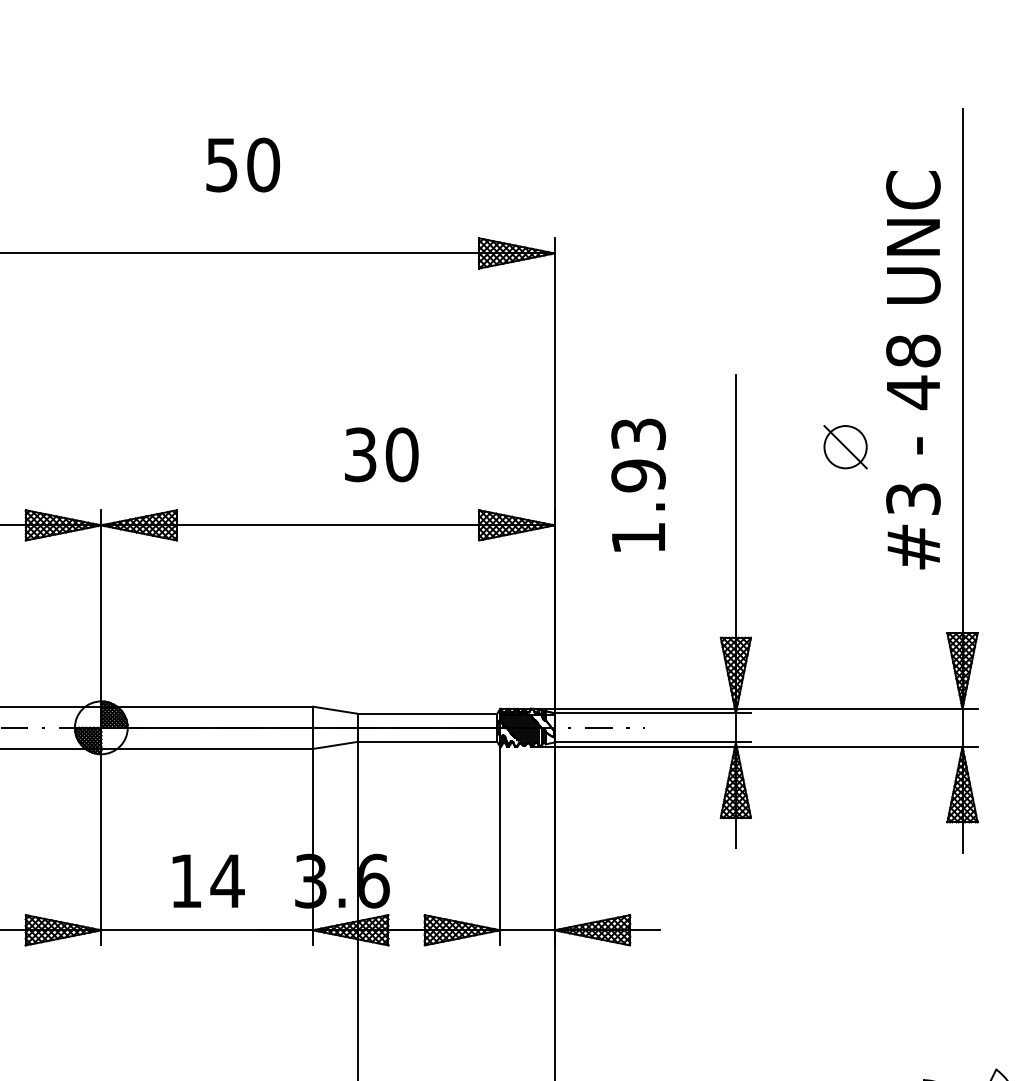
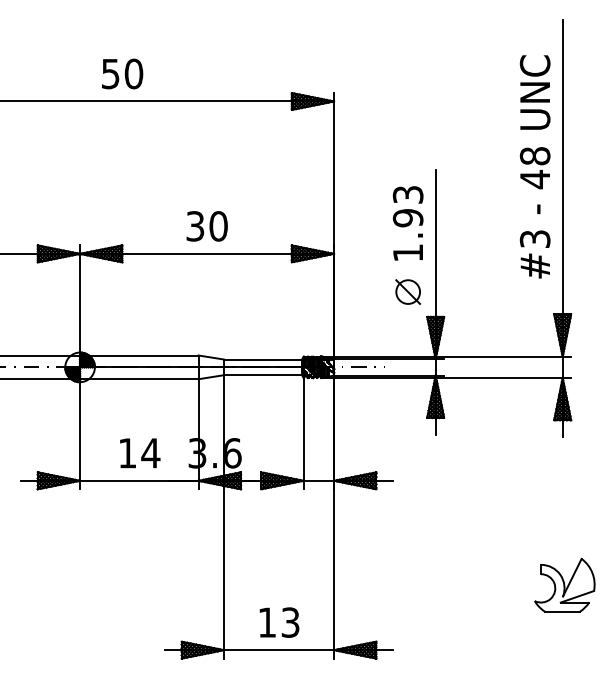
text: (243, 164) -> (122, 73), moved
part: (844, 446) -> (407, 291), moved
text: (380, 455) -> (206, 226), moved
text: (637, 485) -> (407, 223), moved

